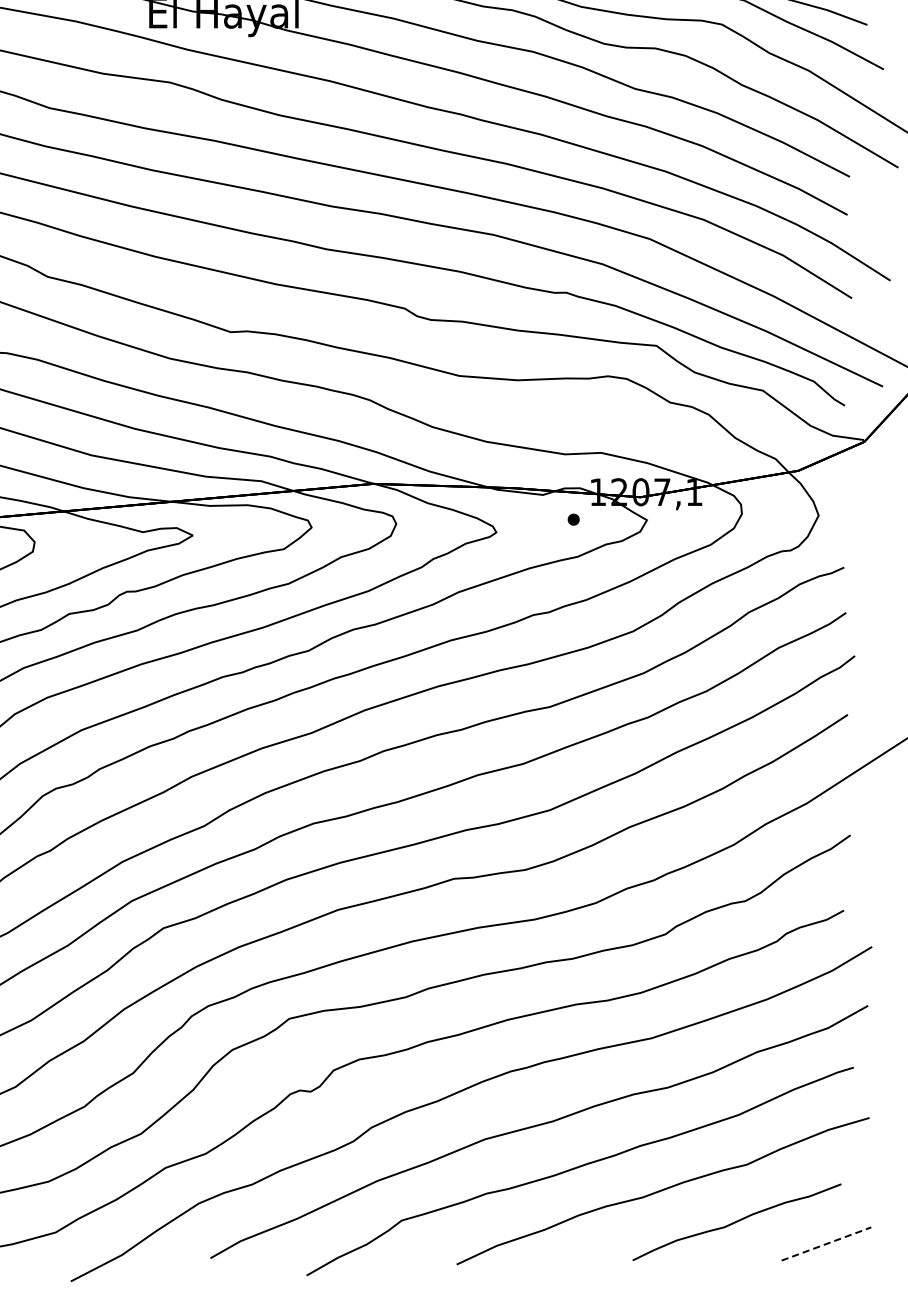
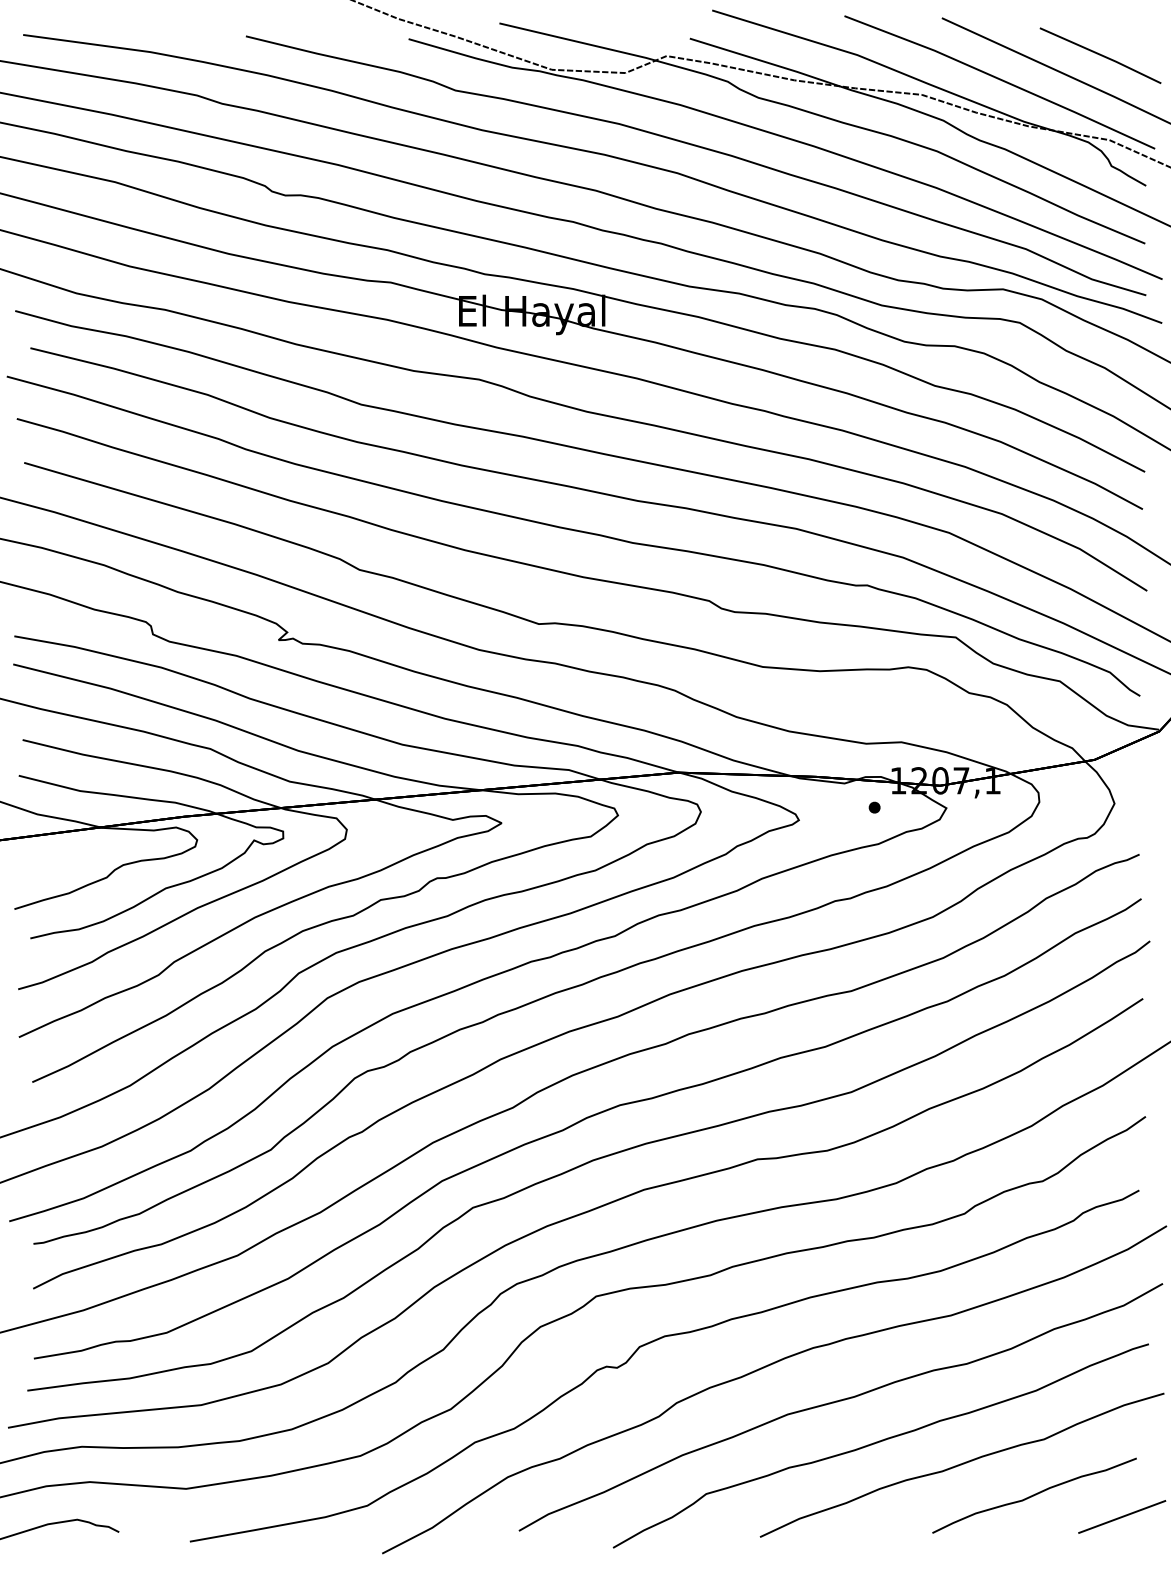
line: (826, 1243) -> (1122, 1516), dashed -> solid

